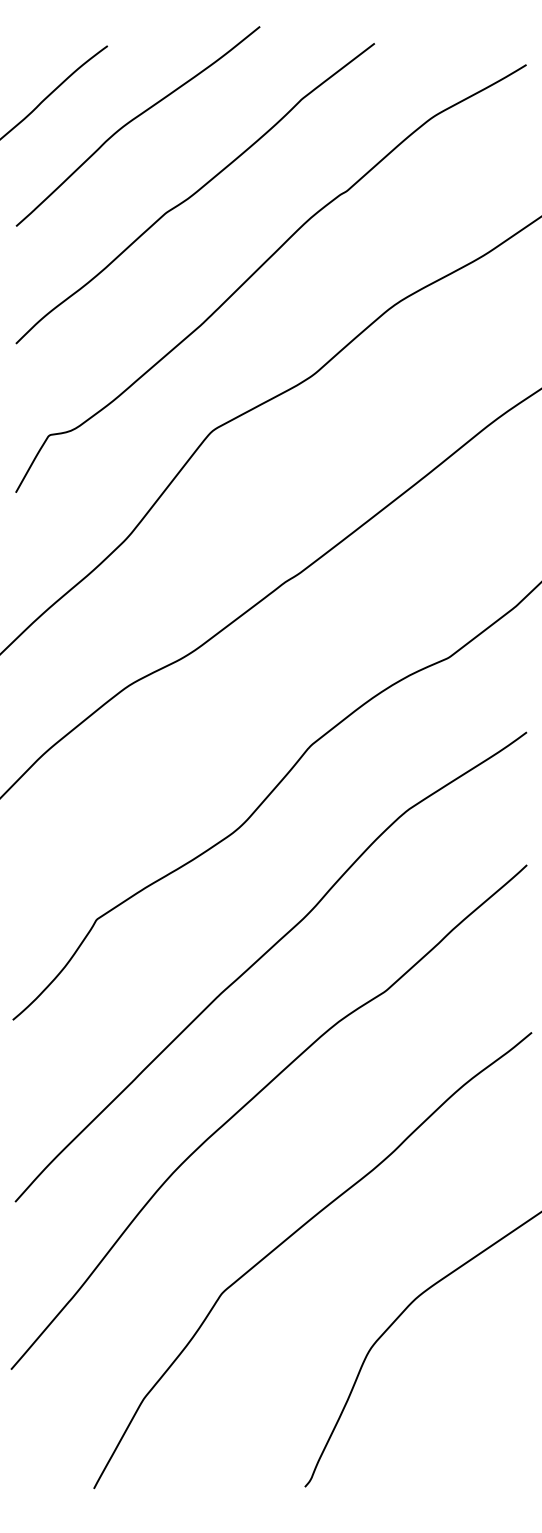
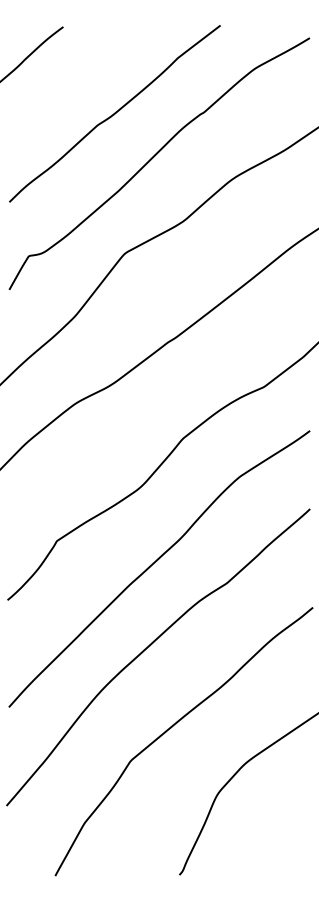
curve: (133, 121) -> (78, 71), removed

